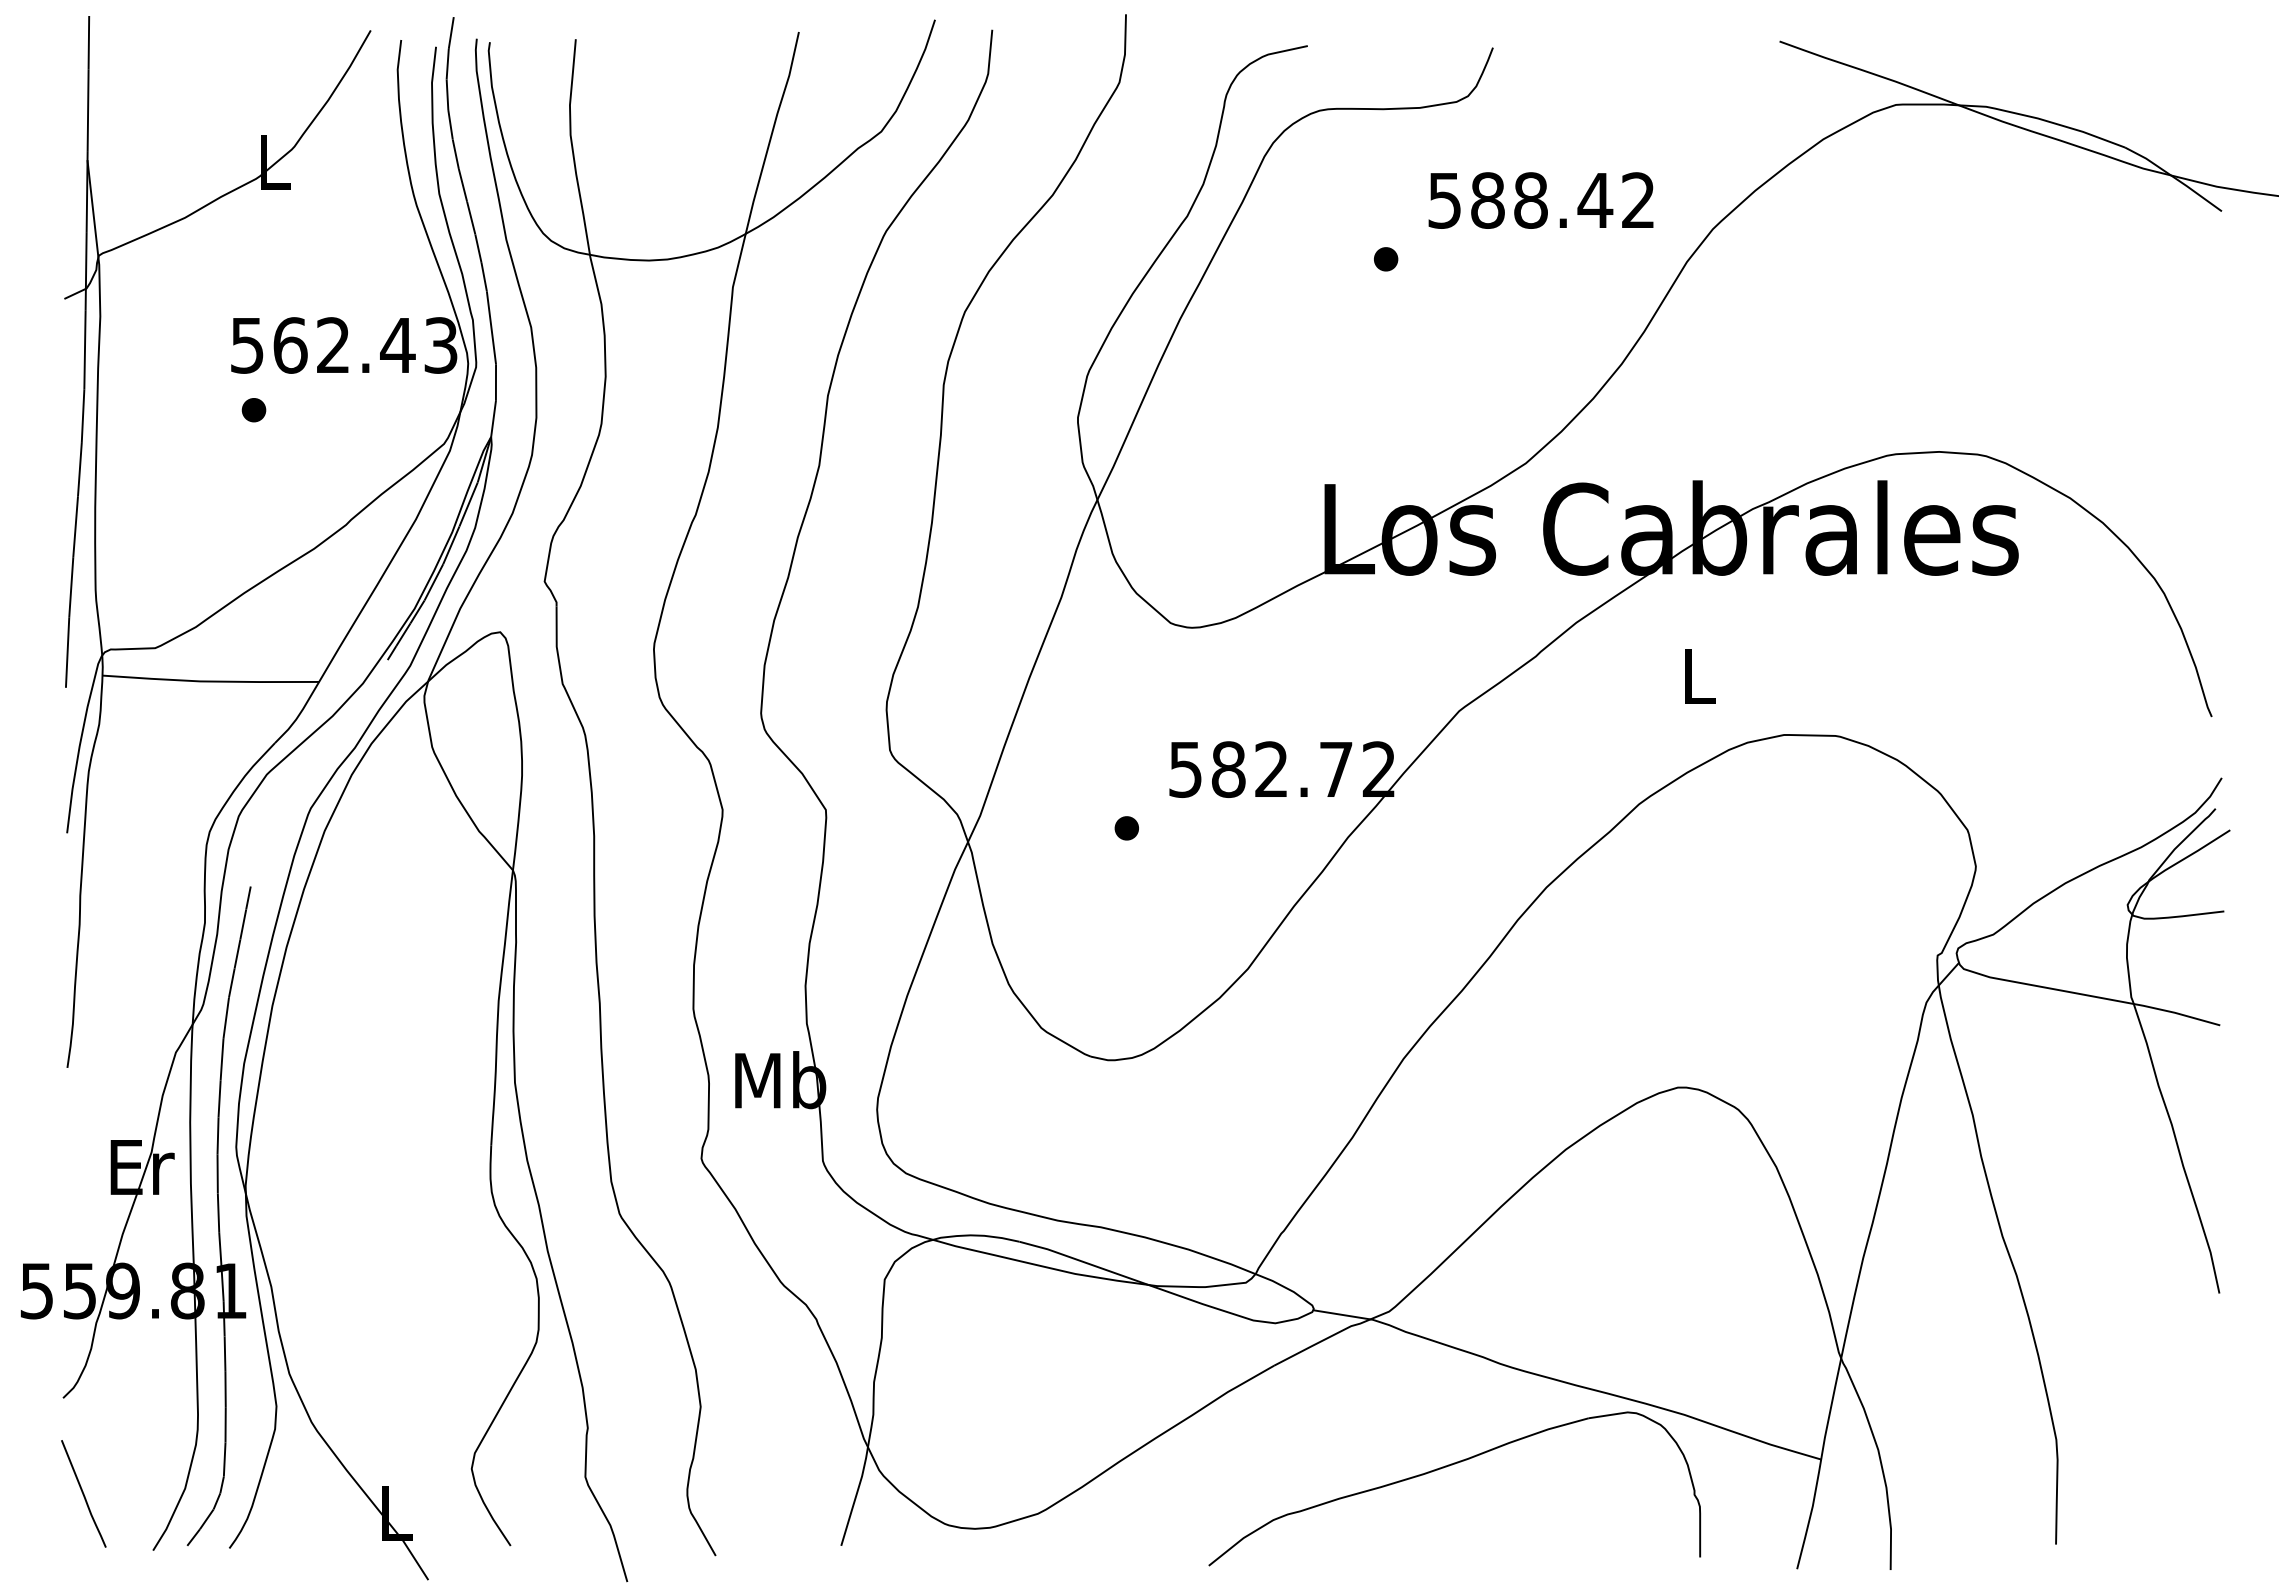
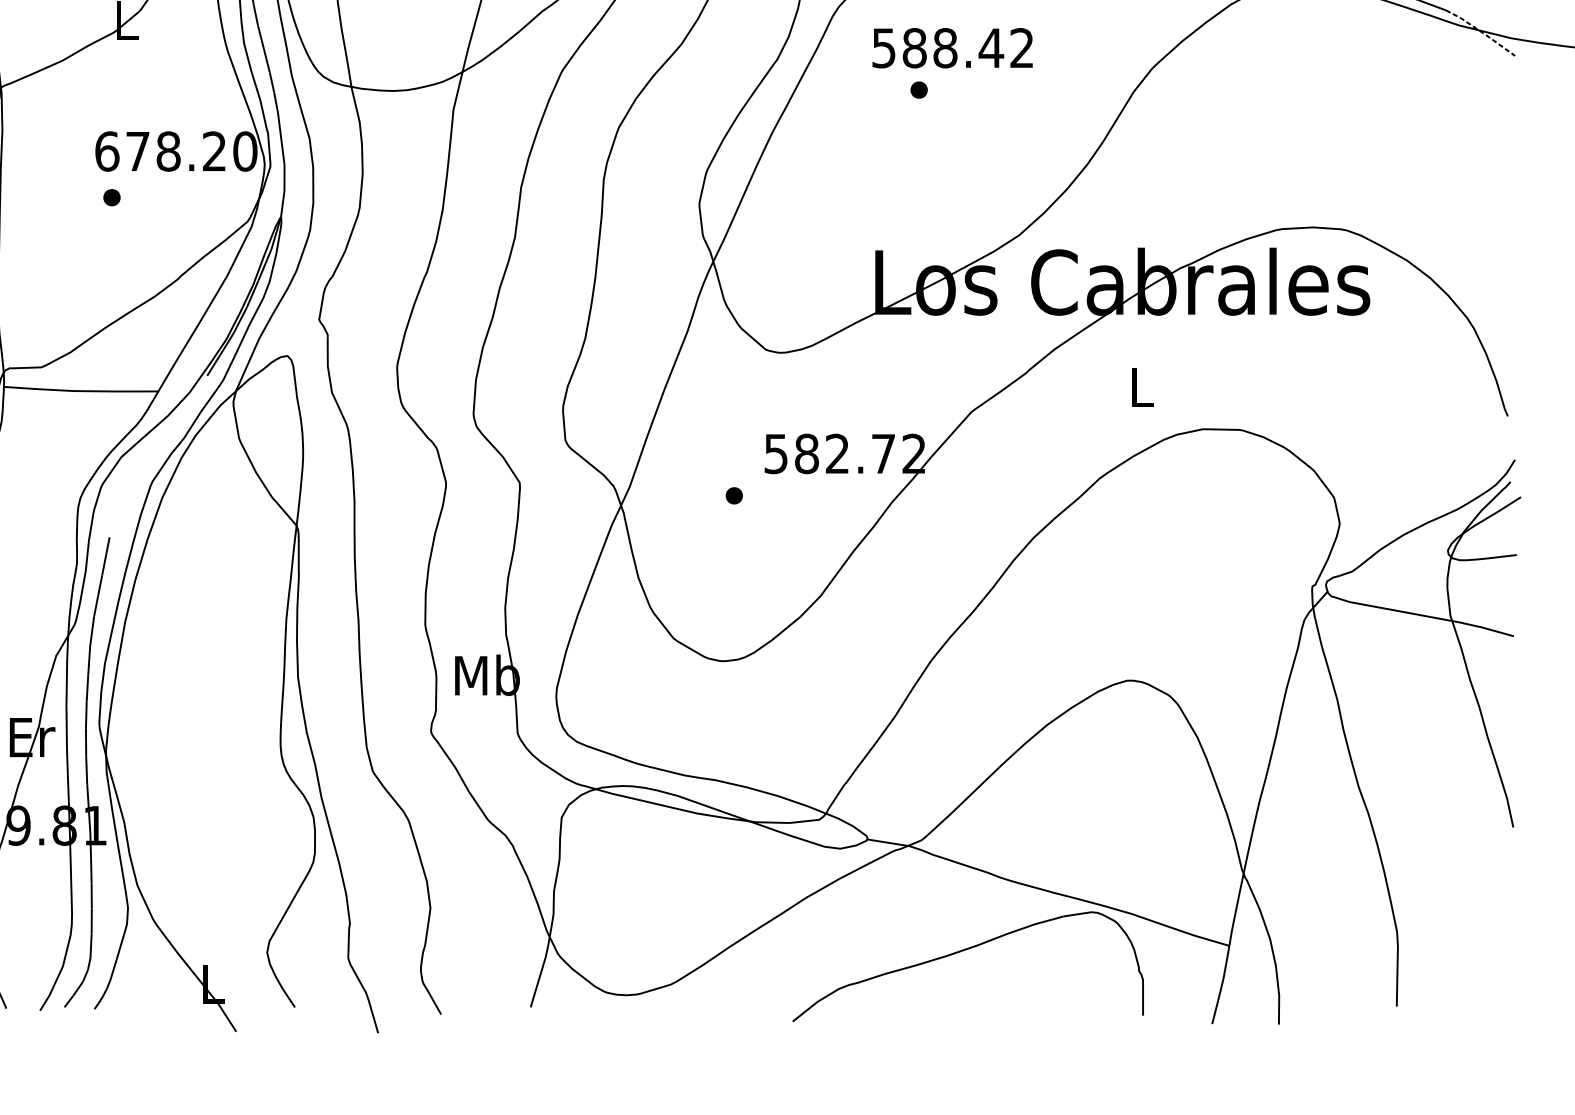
line: (2175, 178) -> (1482, 32), solid -> dashed
text: (1540, 200) -> (952, 48), moved
text: (344, 345) -> (176, 151), 562.43 -> 678.20

